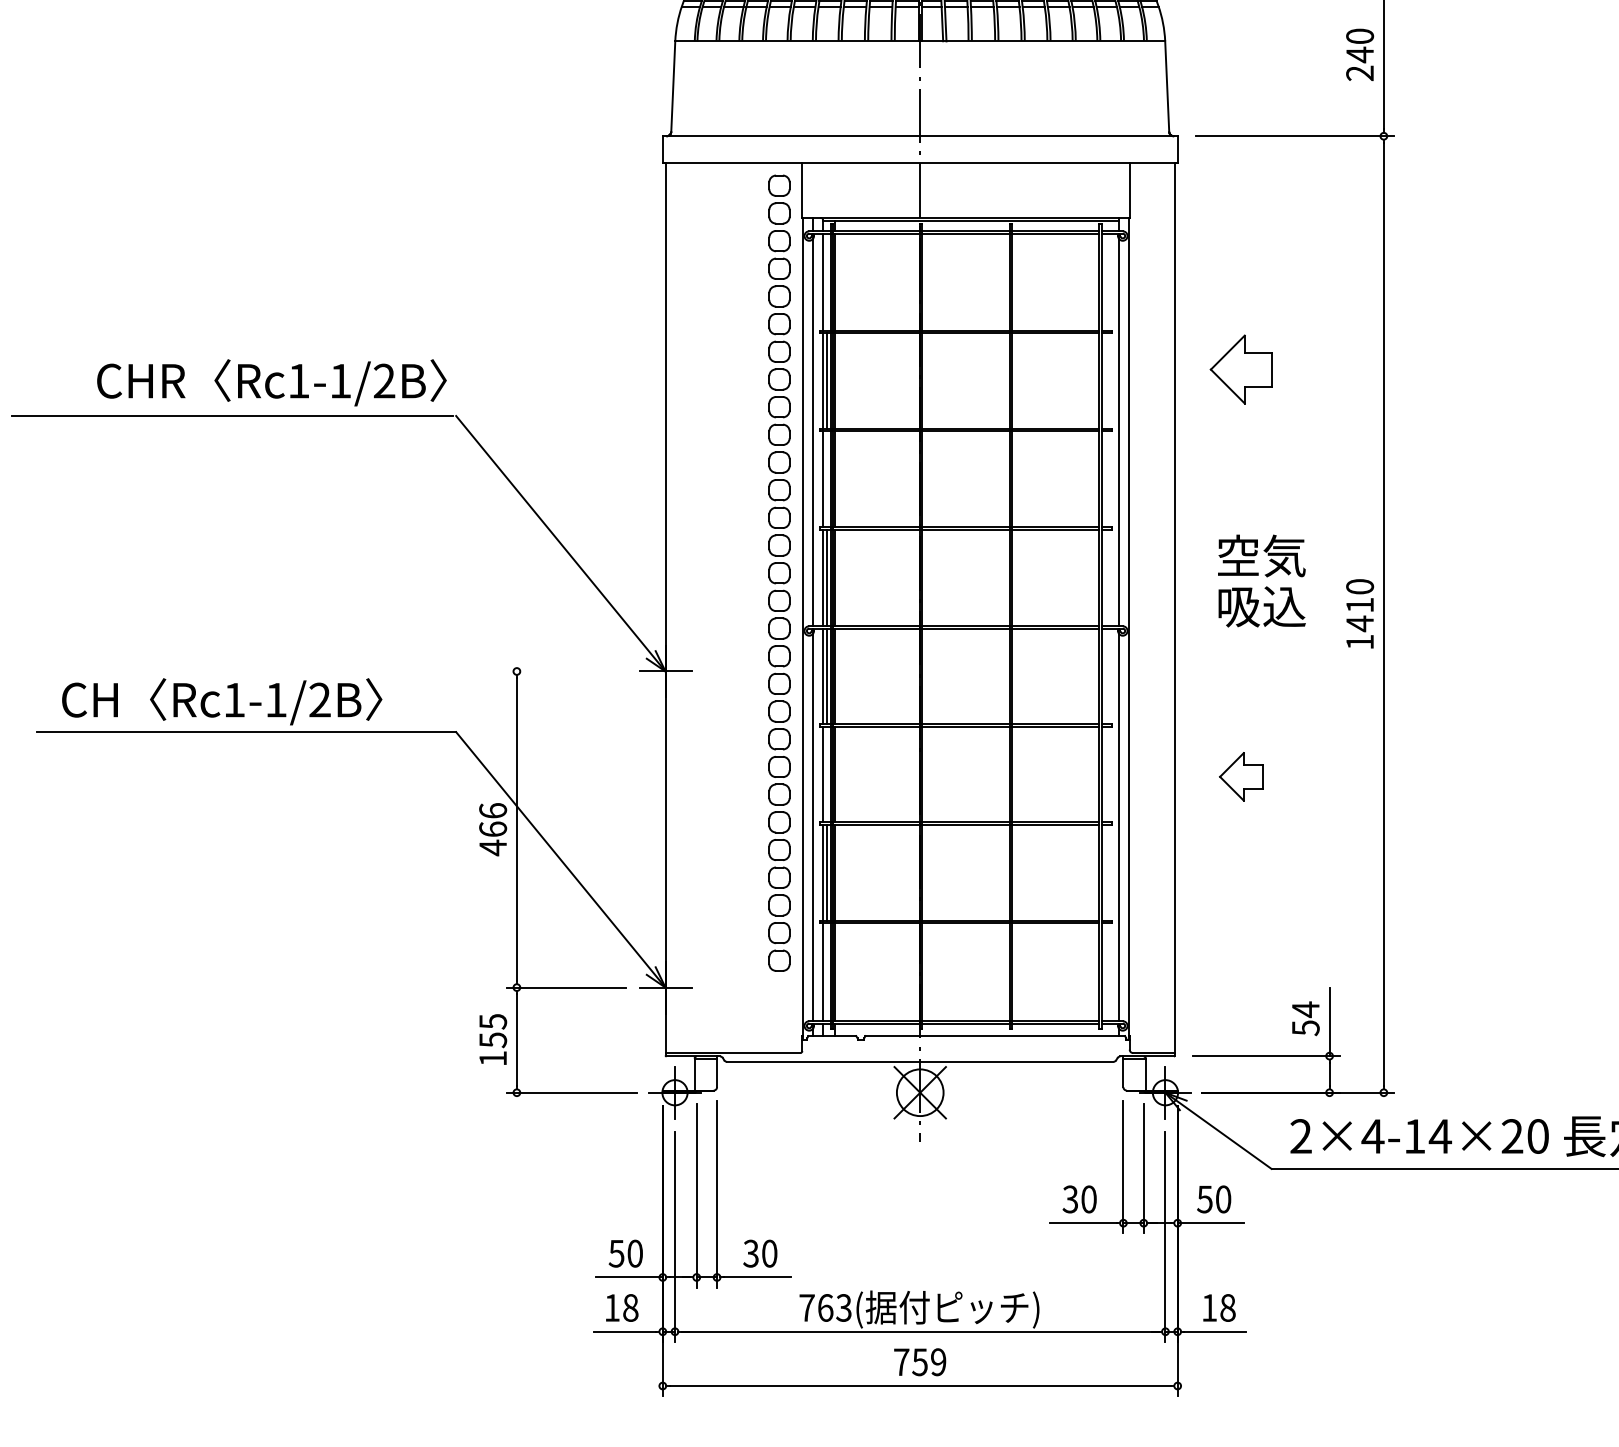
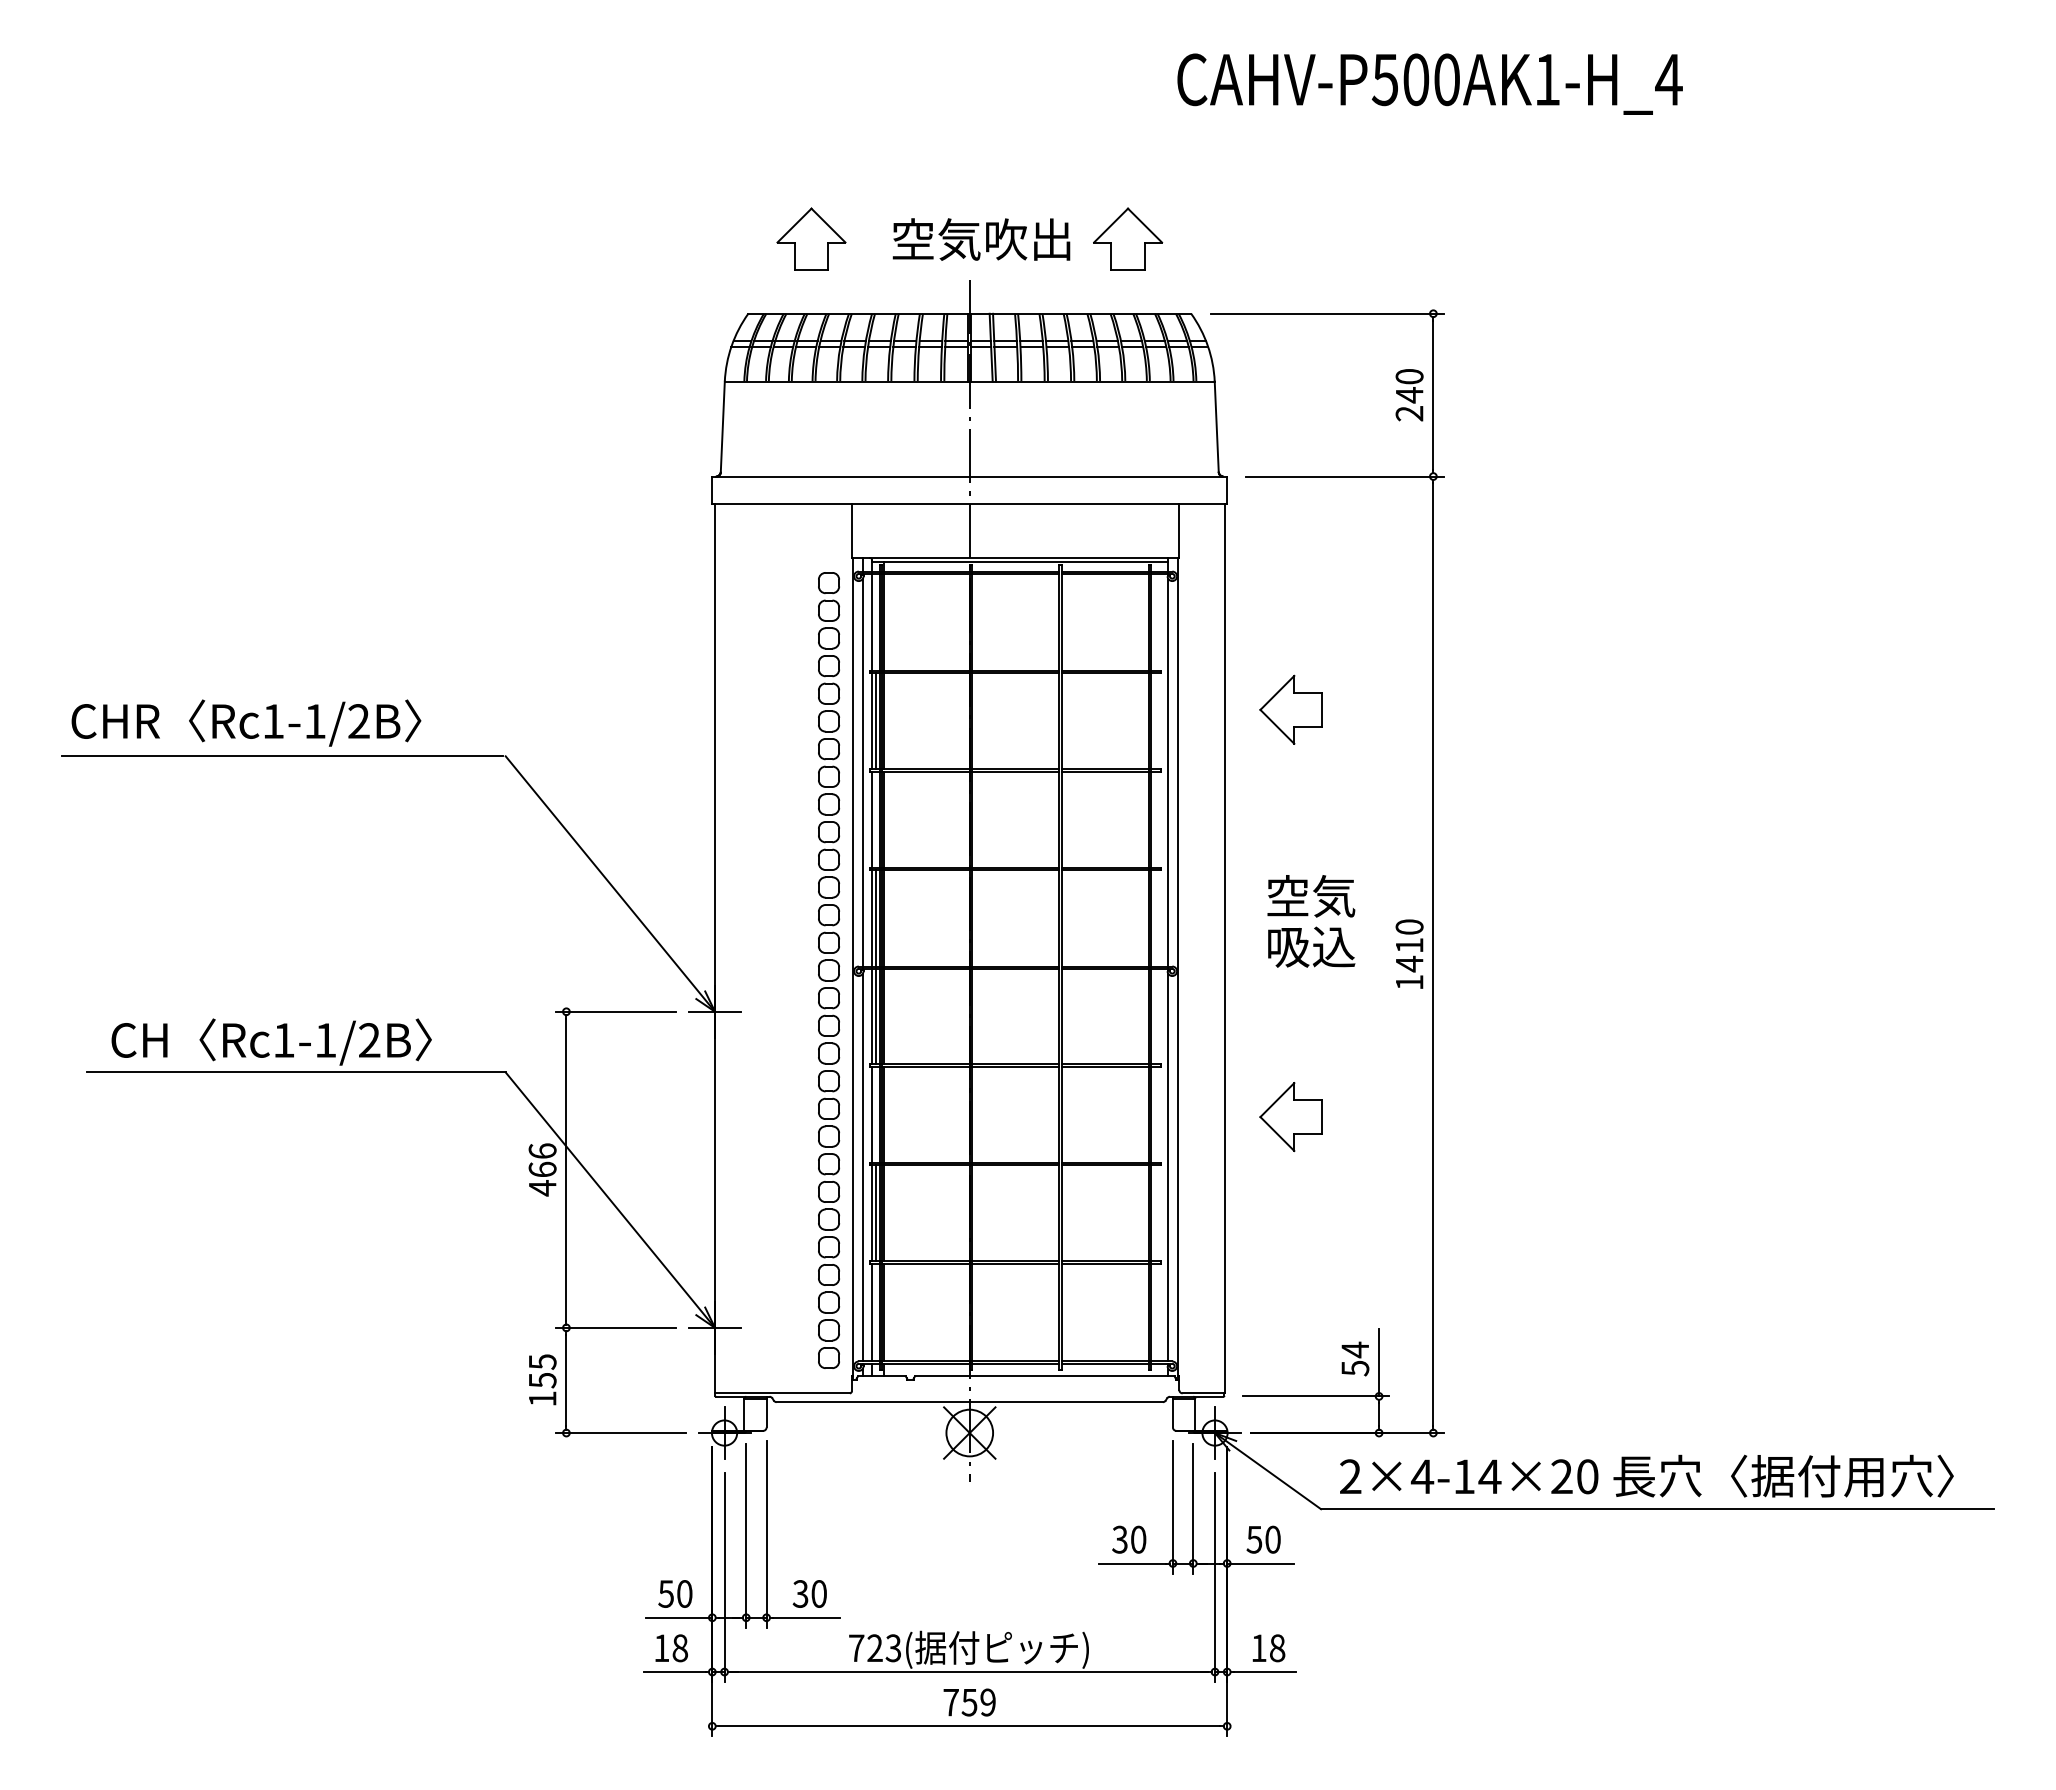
text: (271, 382) -> (246, 722), moved
part: (779, 573) -> (829, 970), moved
line: (565, 671) -> (615, 1011), added
part: (1240, 777) -> (1290, 1117), size x1.43
text: (824, 1308) -> (874, 1648), 763( -> 723(

